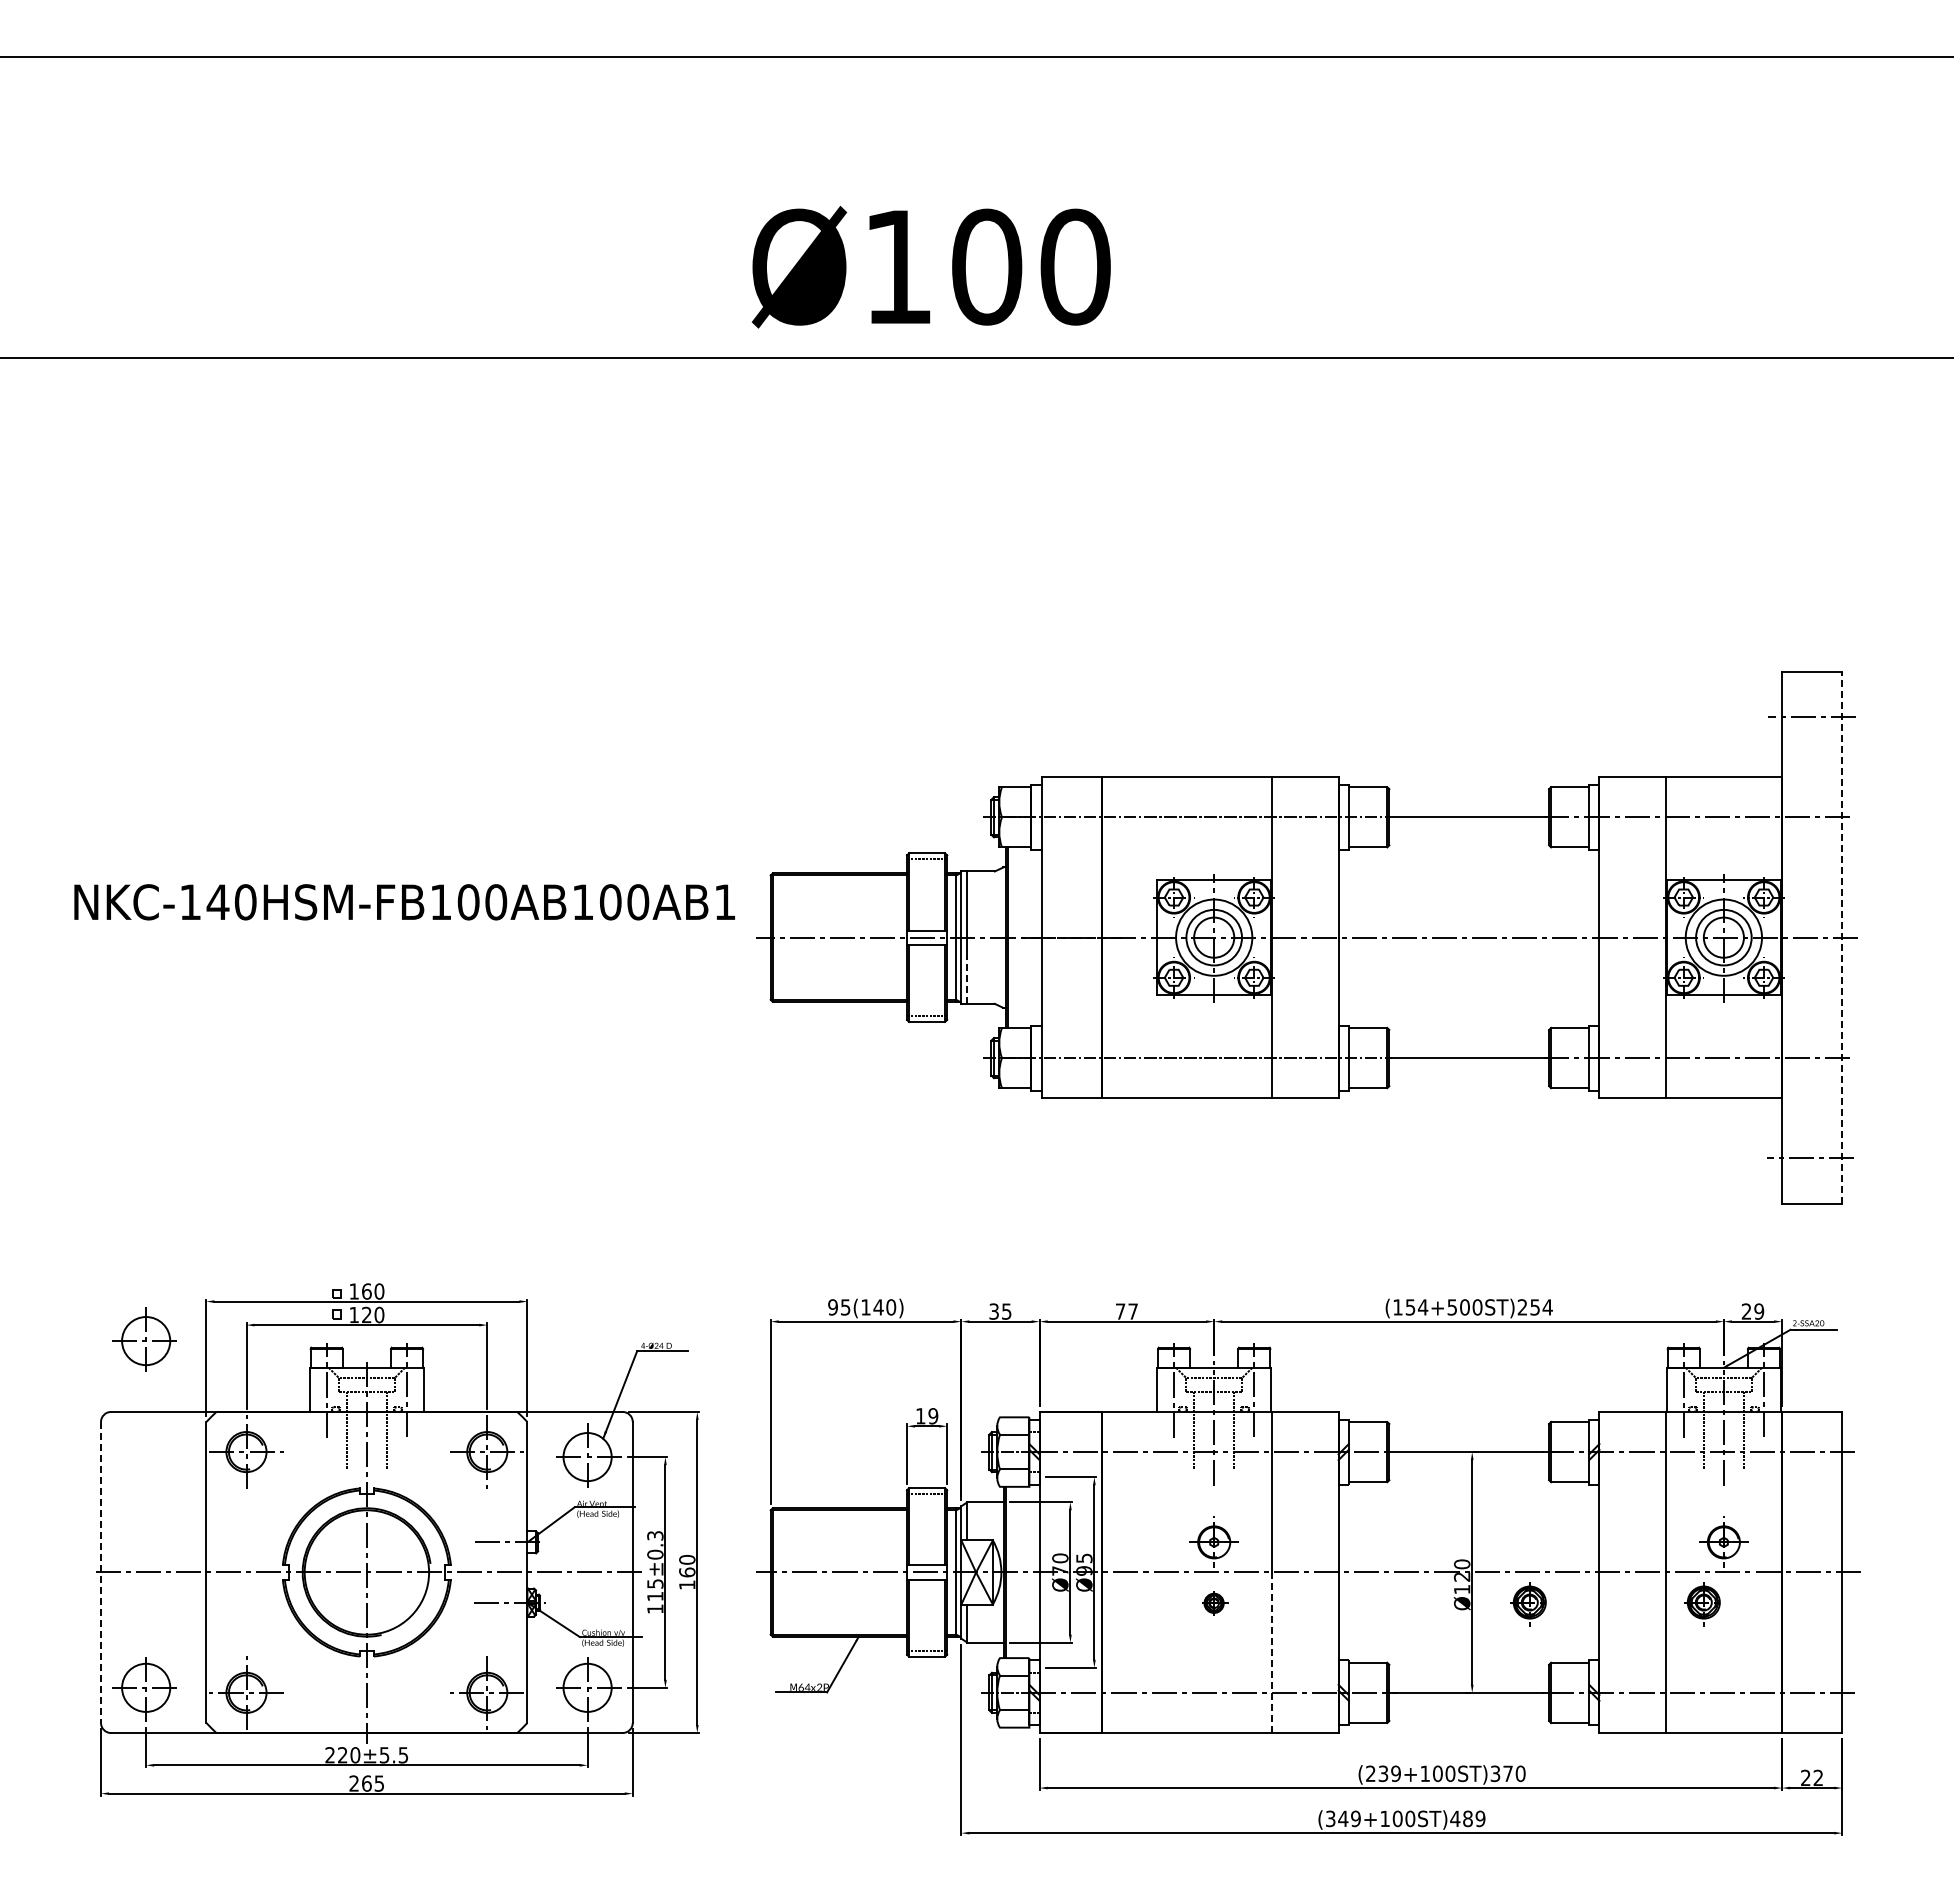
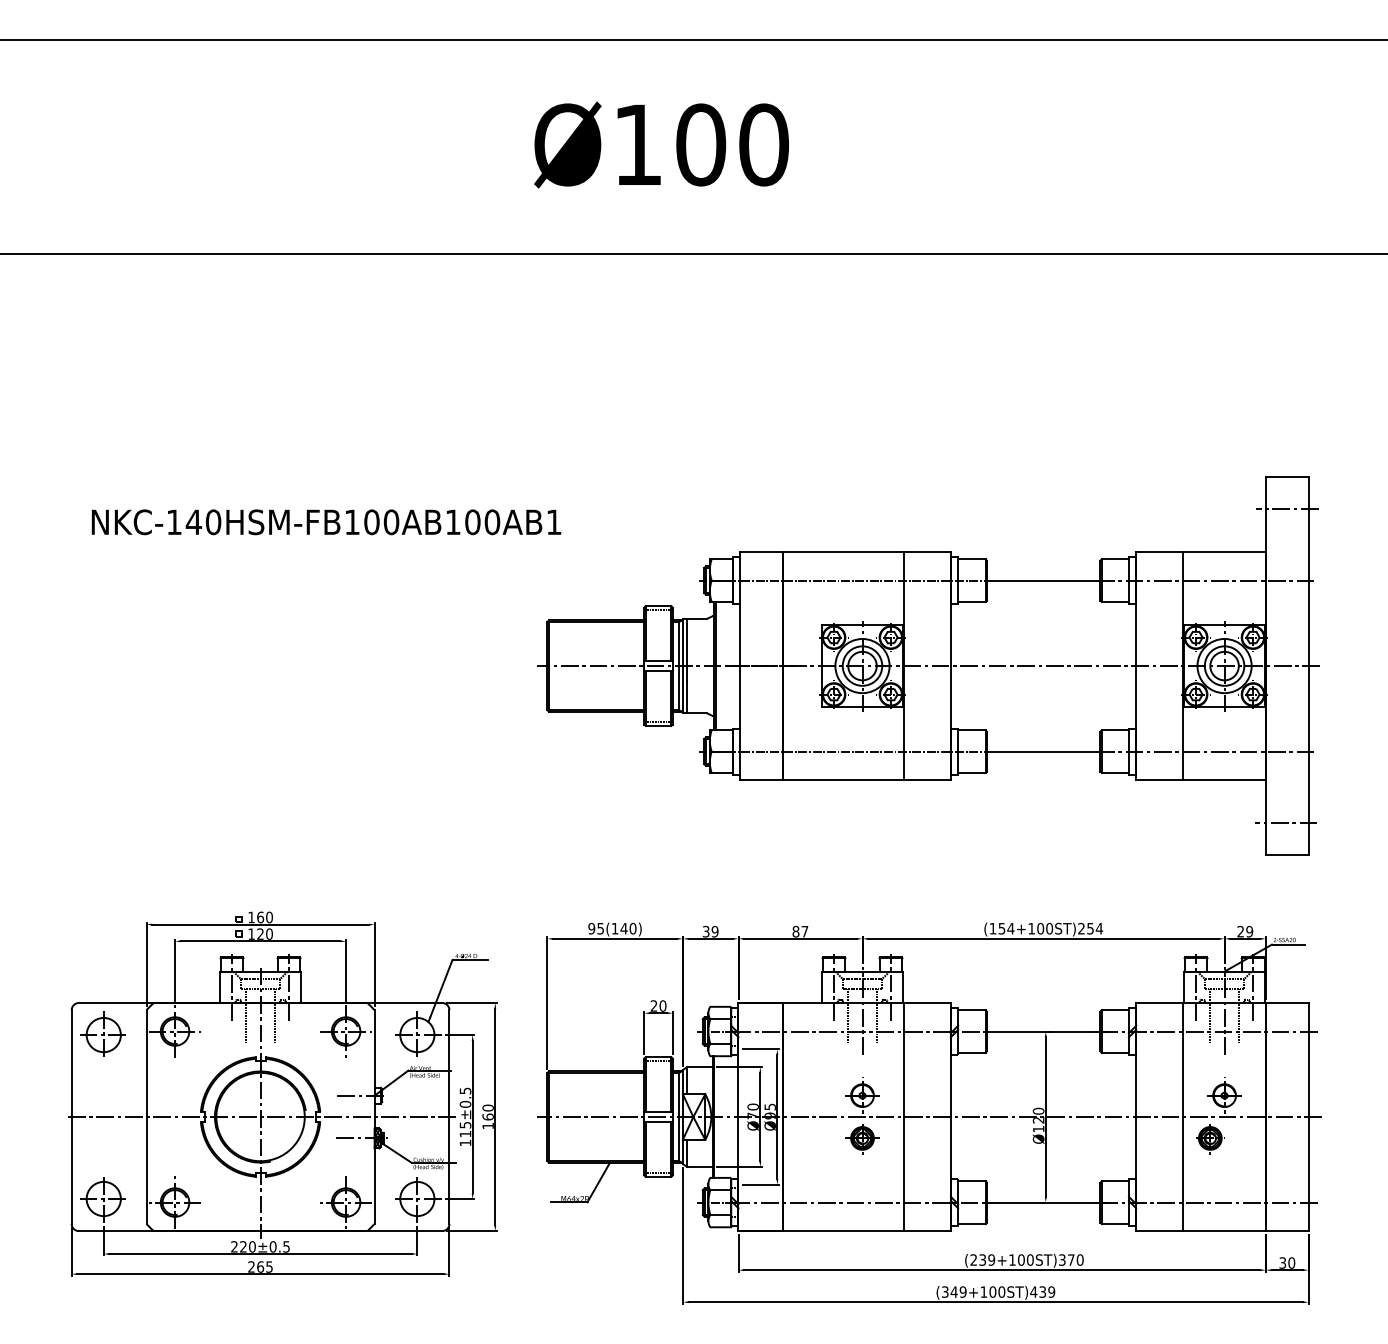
text: (930, 267) -> (660, 145), moved
text: (404, 902) -> (326, 522), moved
line: (1842, 937) -> (1308, 665), dashed -> solid
line: (967, 981) -> (687, 697), dashed -> solid
text: (1451, 1307) -> (1031, 928), (154+500ST)254 -> (154+100ST)254
text: (1006, 1311) -> (714, 931), 35 -> 39
text: (1120, 1311) -> (795, 931), 77 -> 87
part: (144, 1339) -> (102, 1033), moved
text: (927, 1416) -> (658, 1006), 19 -> 20
text: (654, 1535) -> (464, 1090), 115±0.3 -> 115±0.5
line: (101, 1572) -> (72, 1117), dashed -> solid
part: (1213, 1604) -> (862, 1139), size x1.67
part: (1528, 1604) -> (1085, 1139), removed
line: (1272, 1653) -> (903, 1174), dashed -> solid
text: (384, 1755) -> (273, 1247), 220±5.5 -> 220±0.5
text: (1812, 1777) -> (1287, 1262), 22 -> 30
text: (1467, 1818) -> (1042, 1291), (349+100ST)489 -> (349+100ST)439

